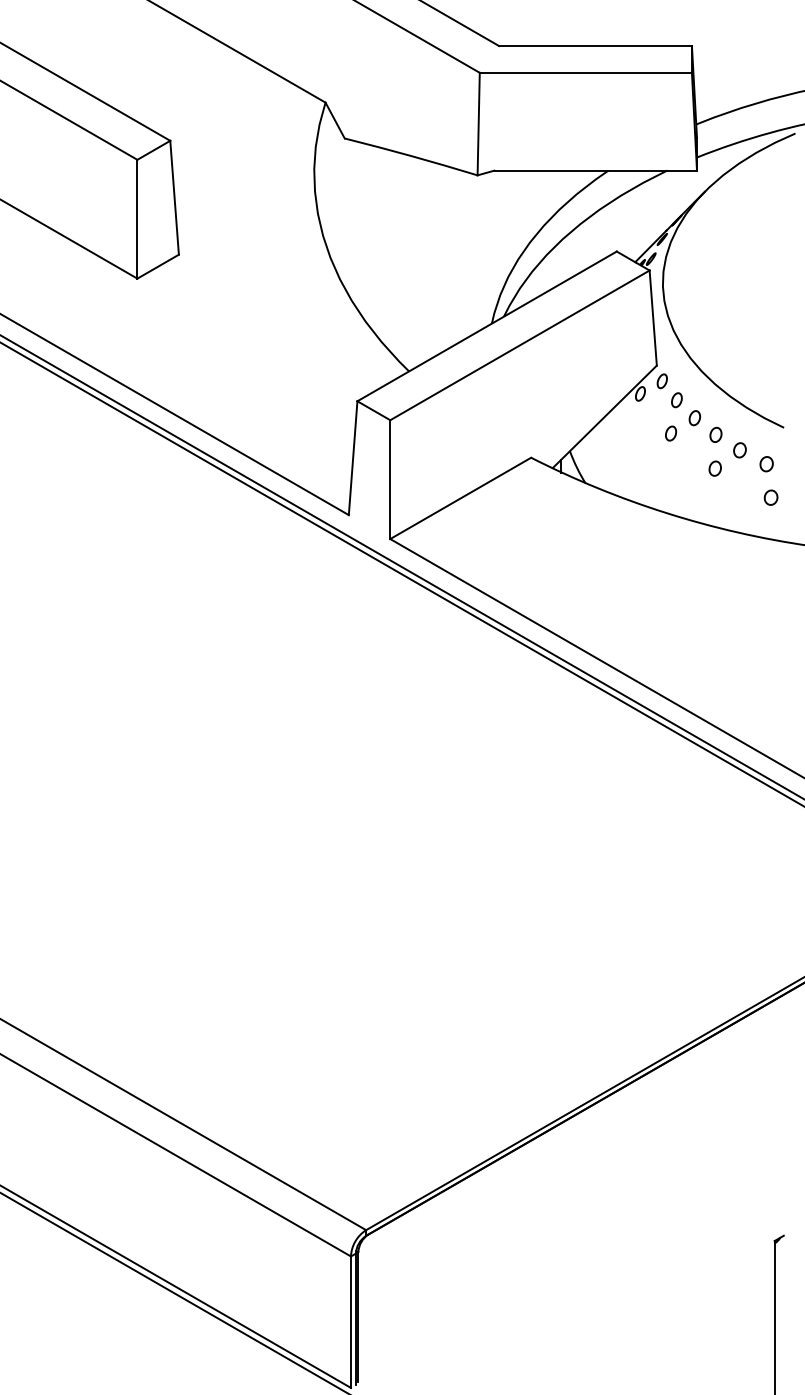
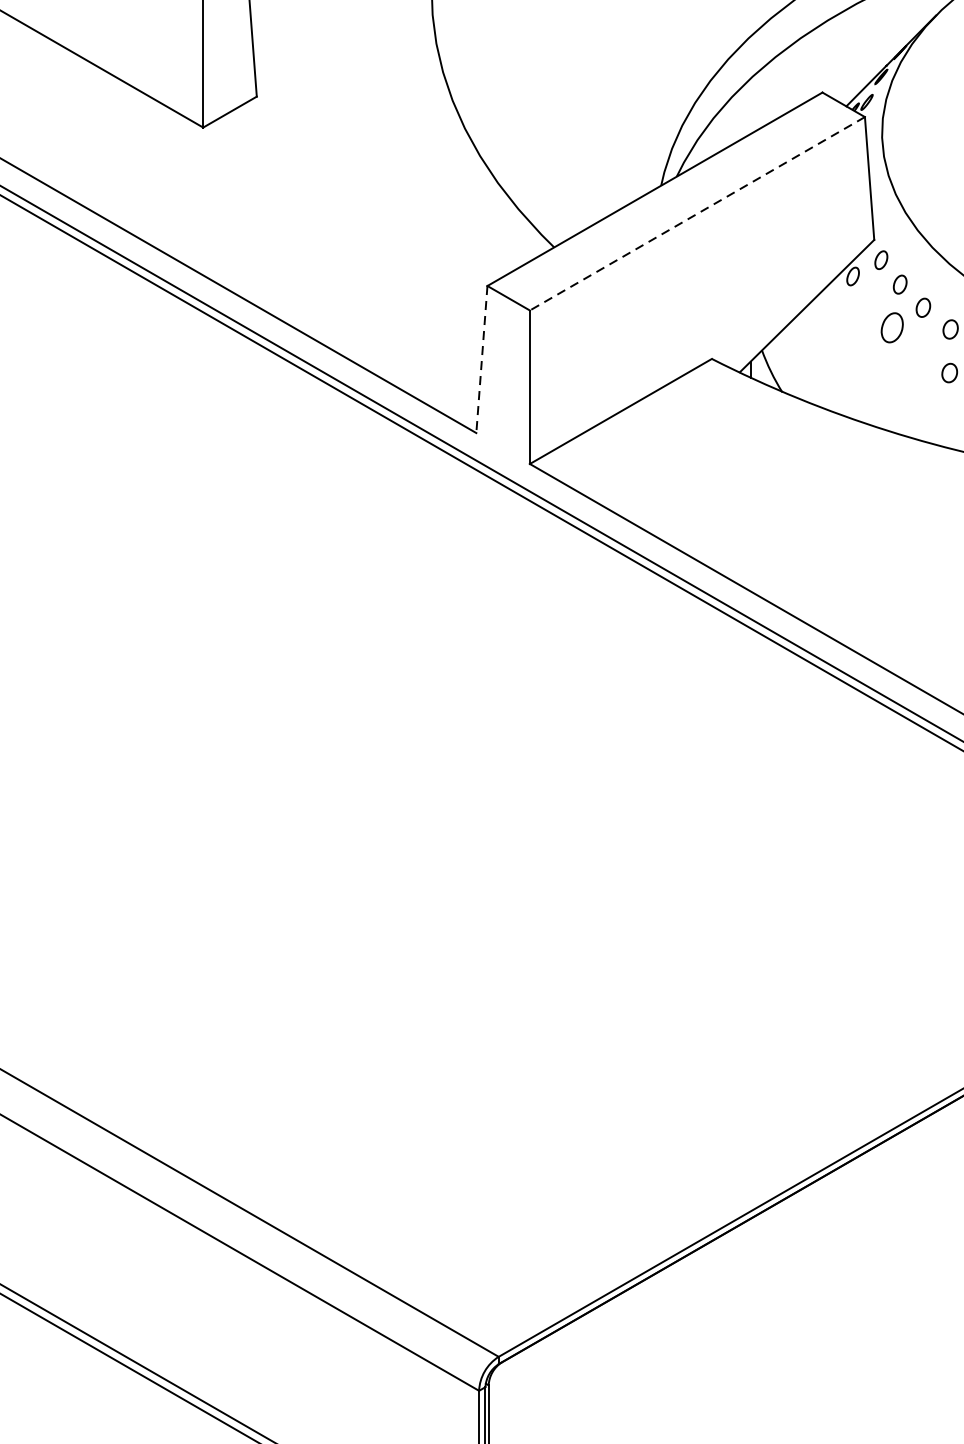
line: (519, 345) -> (696, 213), solid -> dashed
part: (671, 433) -> (893, 327), size x1.6
line: (353, 458) -> (482, 359), solid -> dashed

